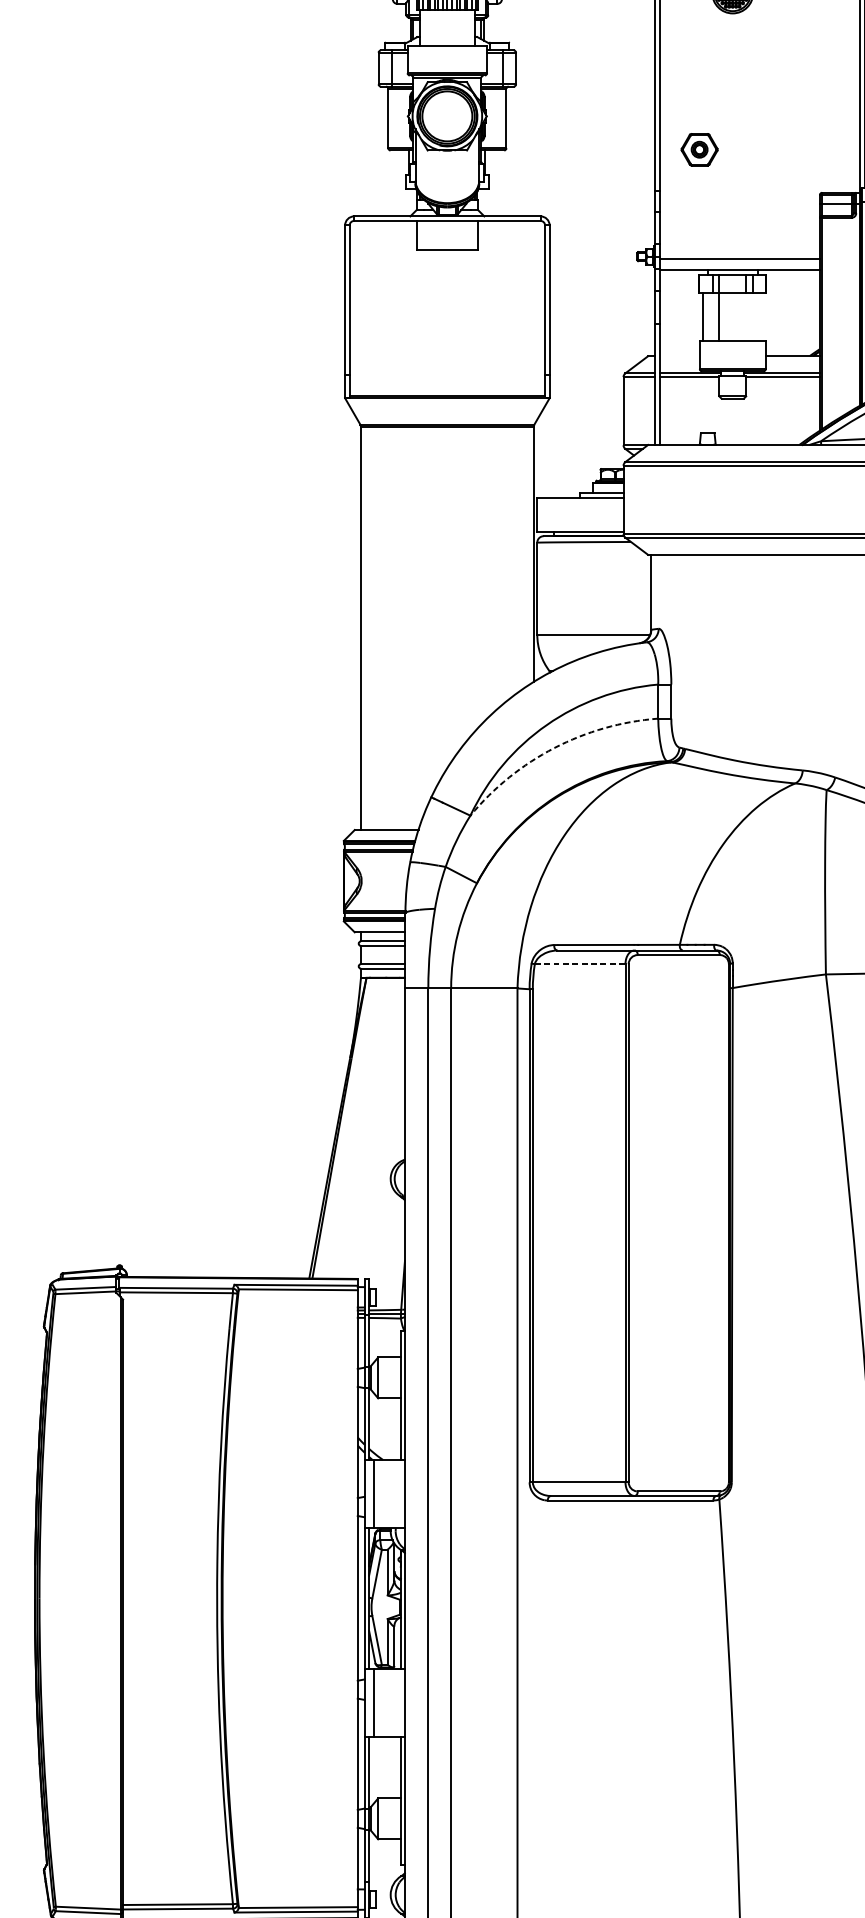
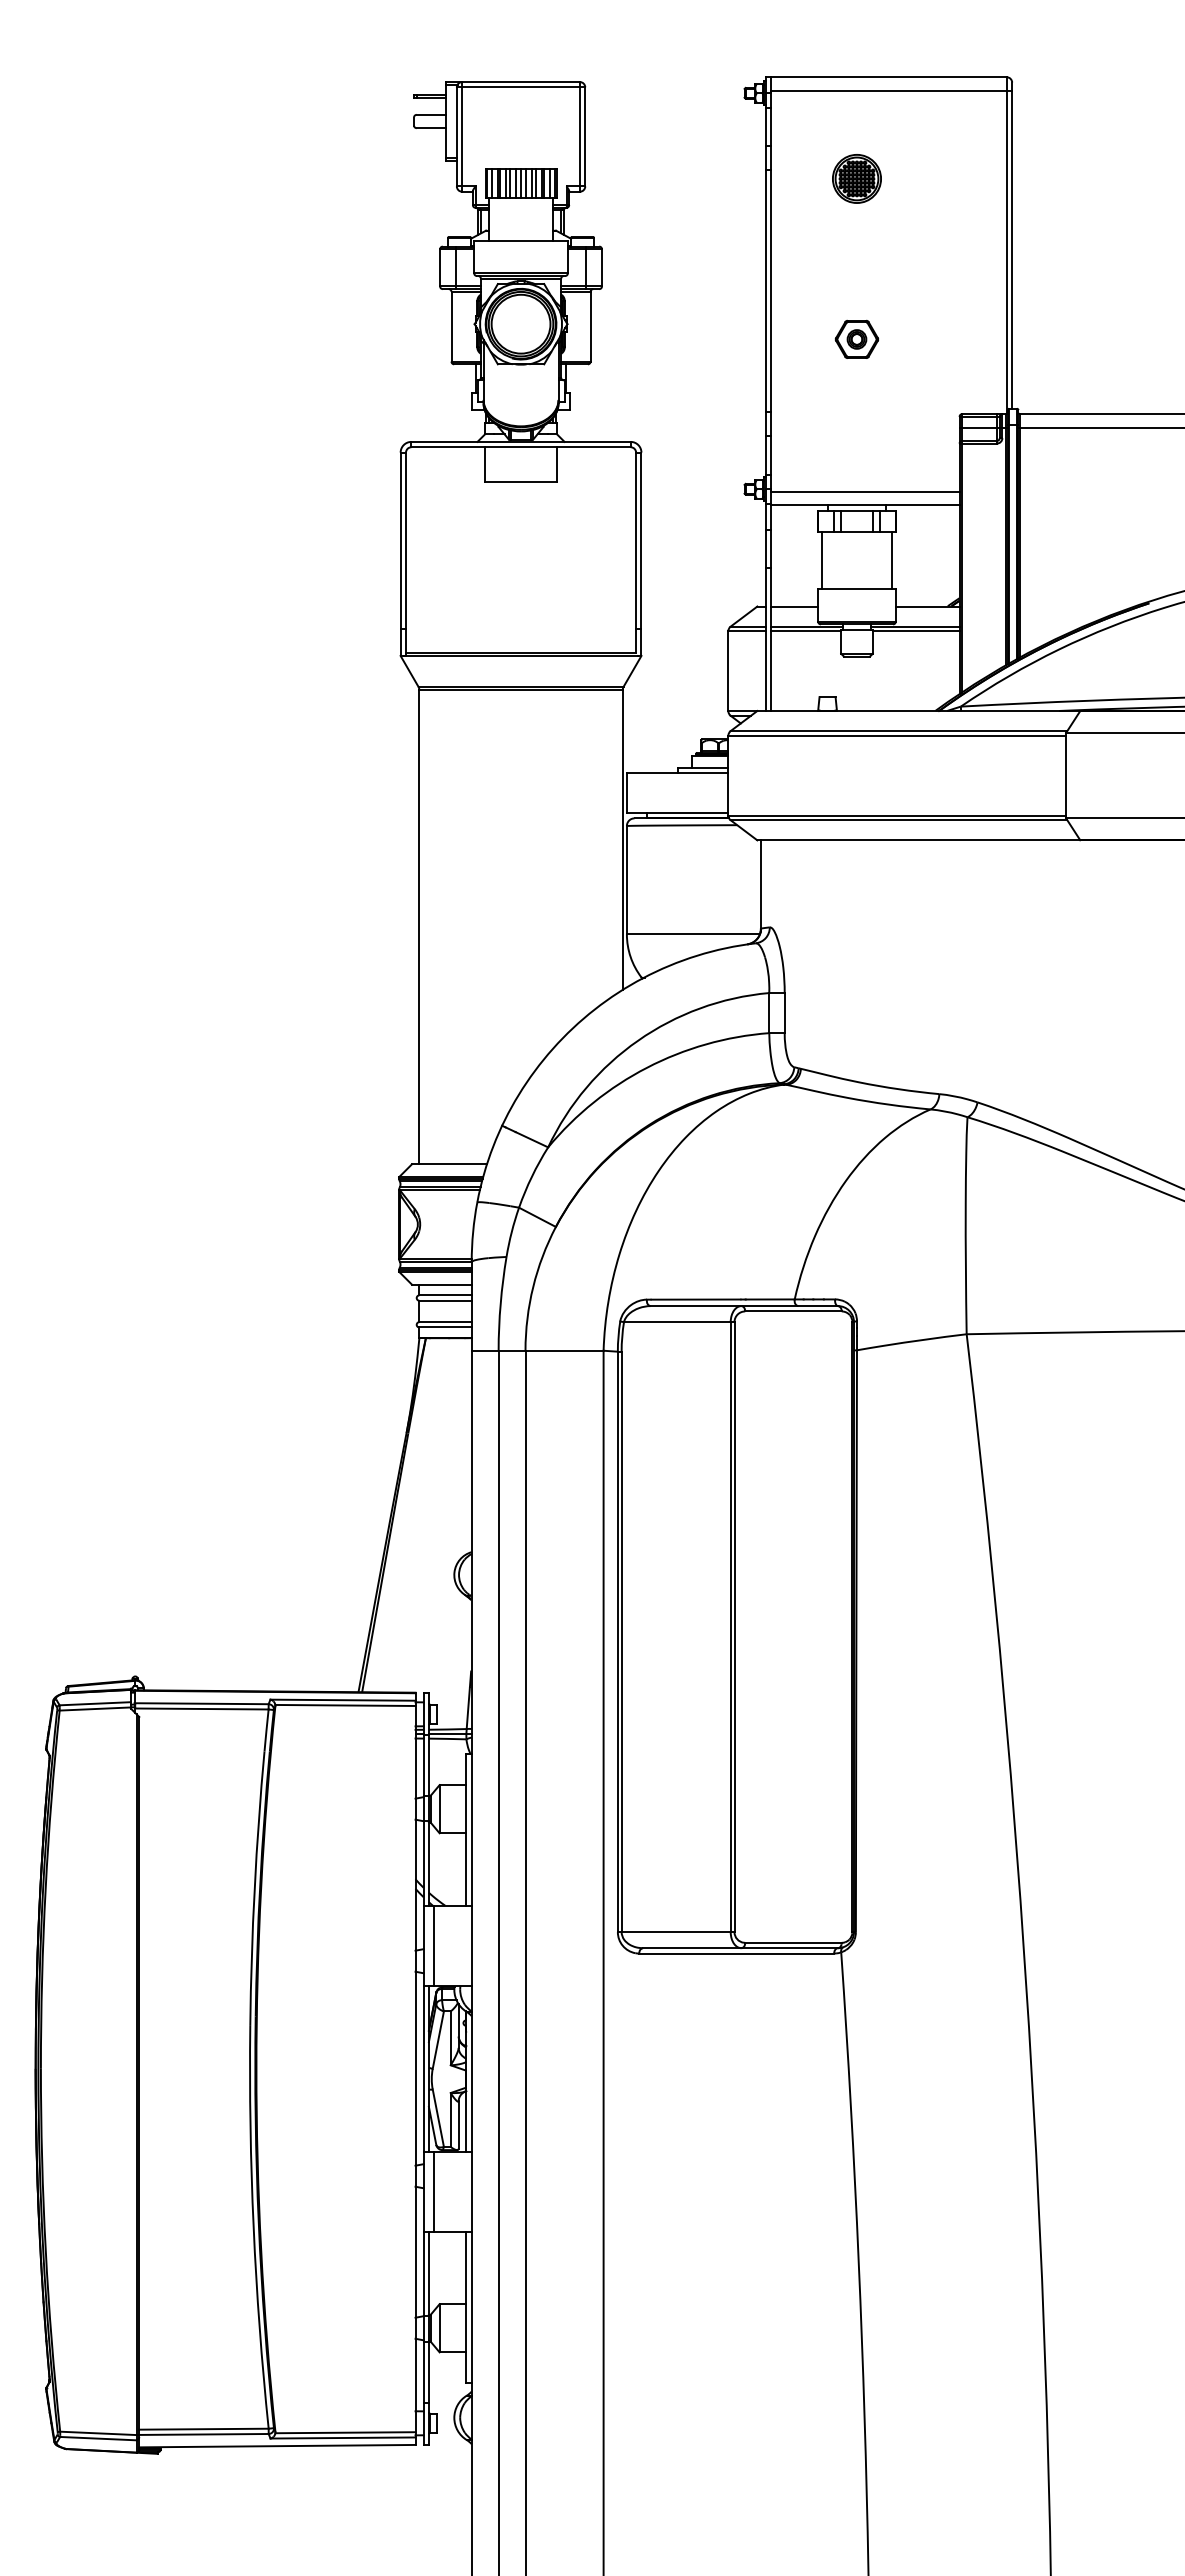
part: (699, 148) -> (856, 338), moved
line: (718, 317) -> (892, 560), moved
line: (679, 356) -> (794, 606), added
arc: (554, 747) -> (647, 1067), dashed -> solid
line: (581, 964) -> (679, 1322), dashed -> solid

